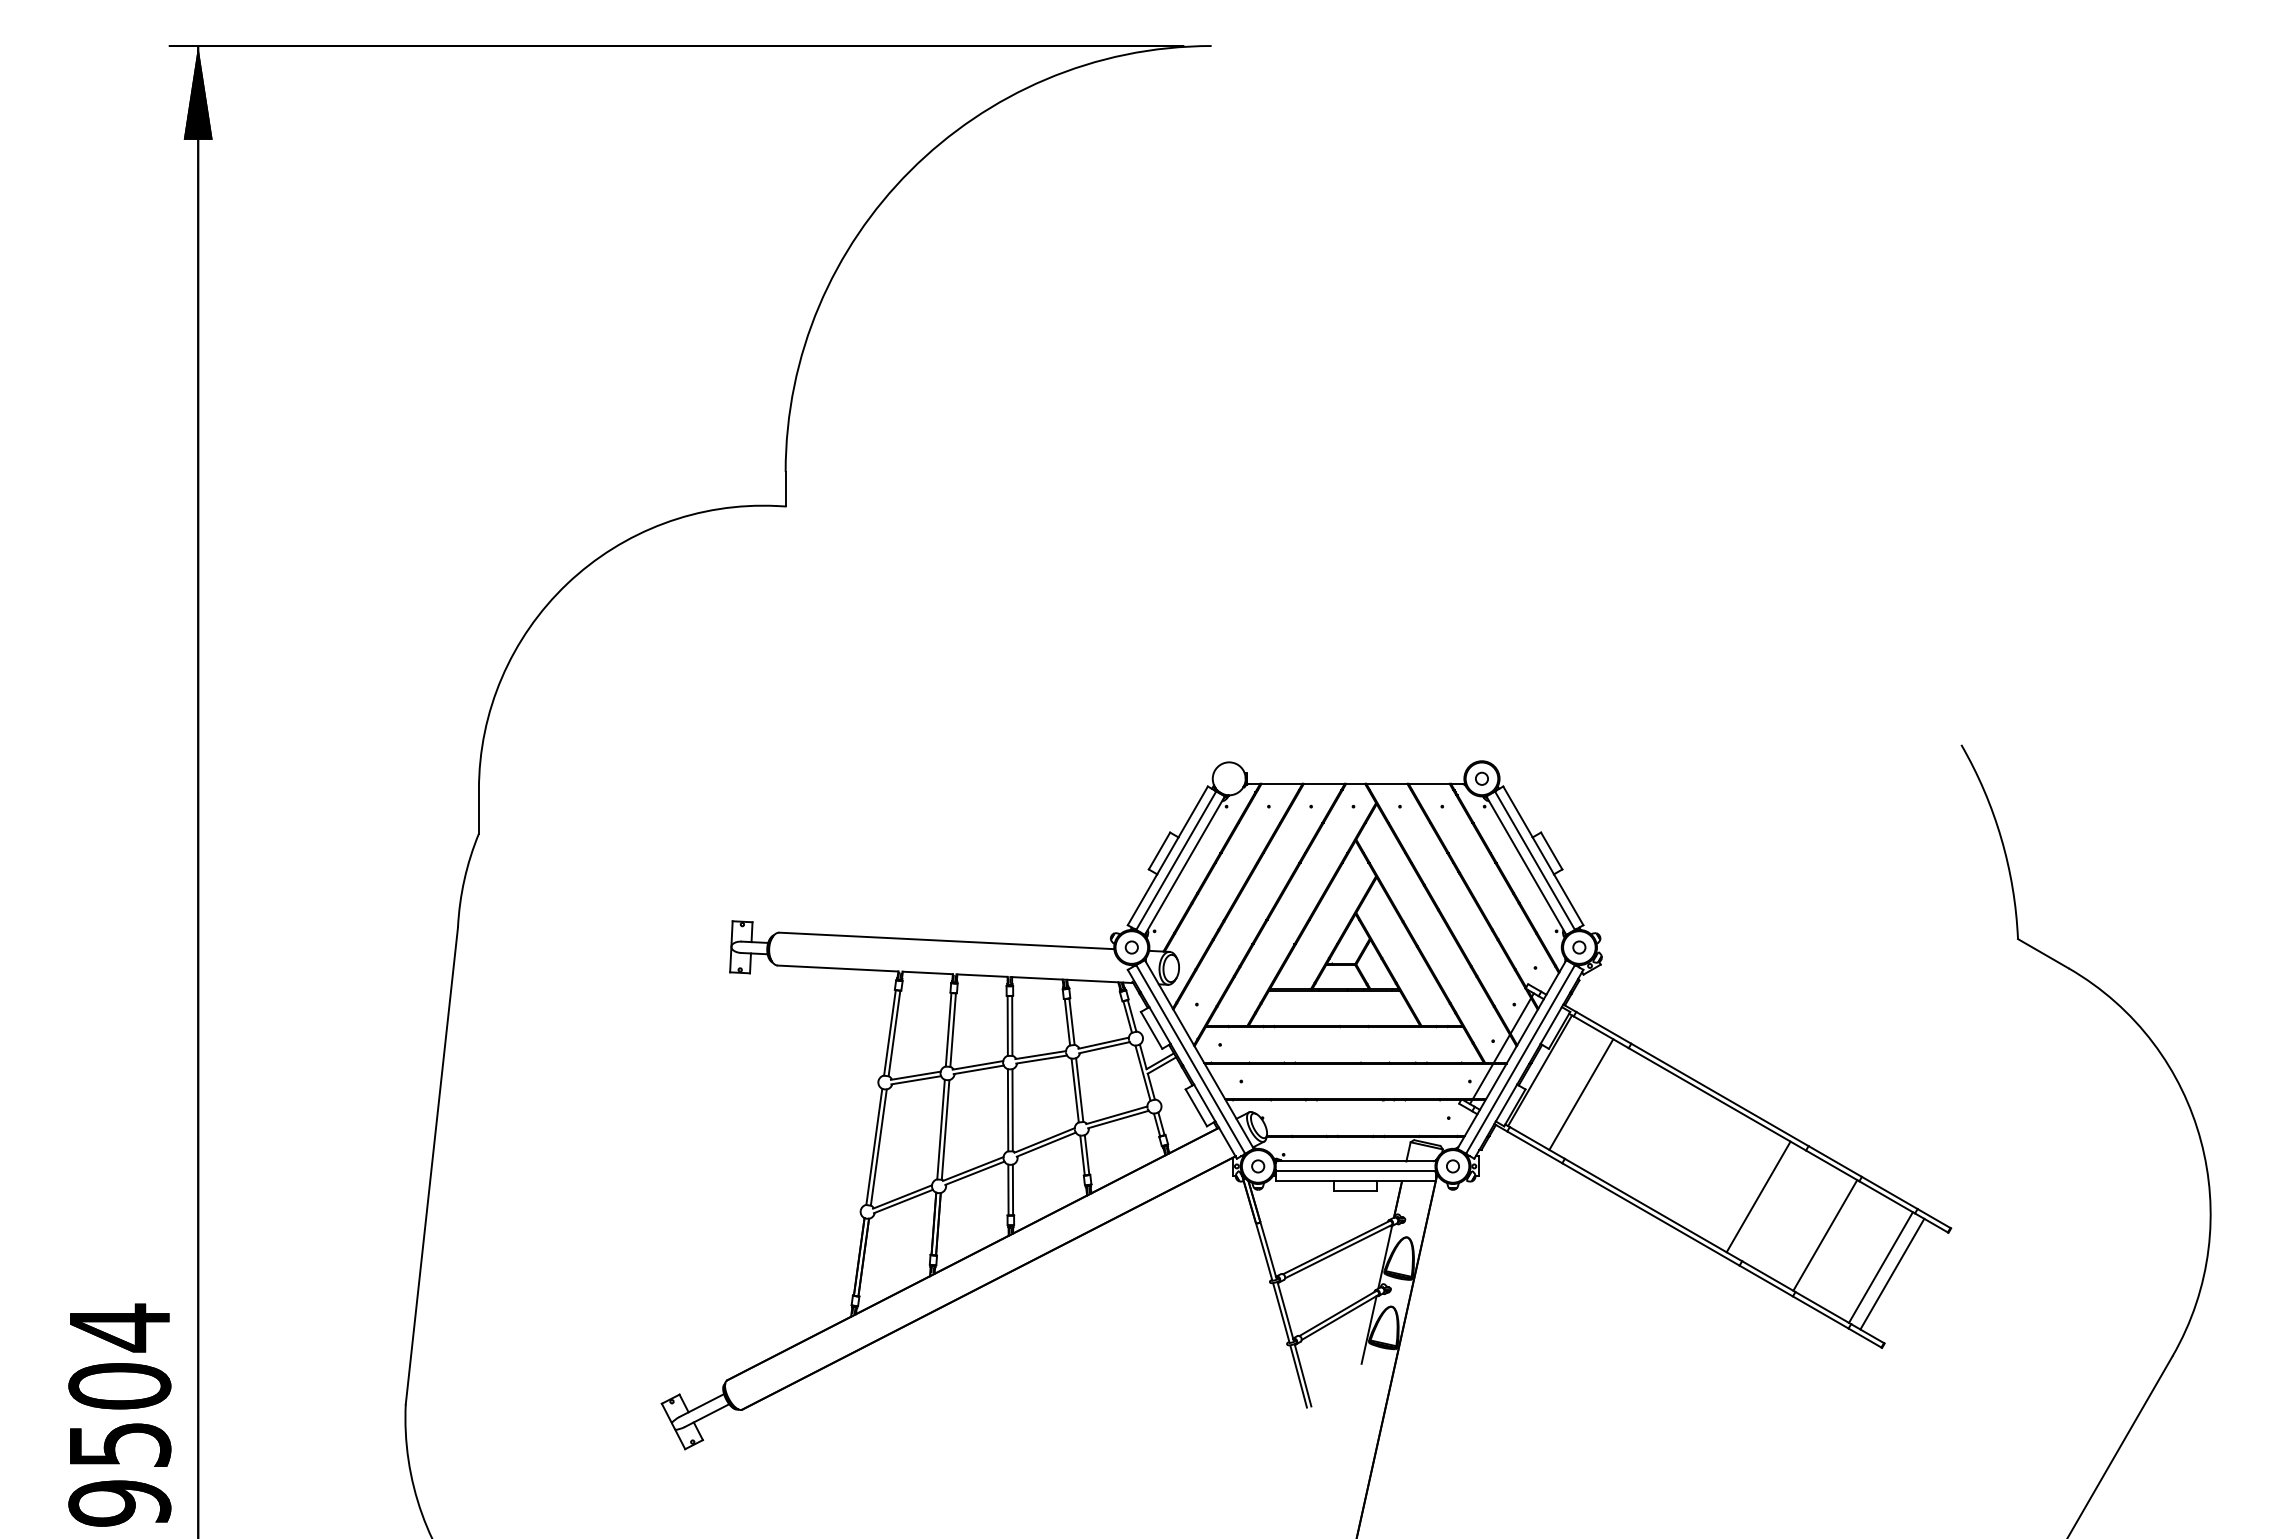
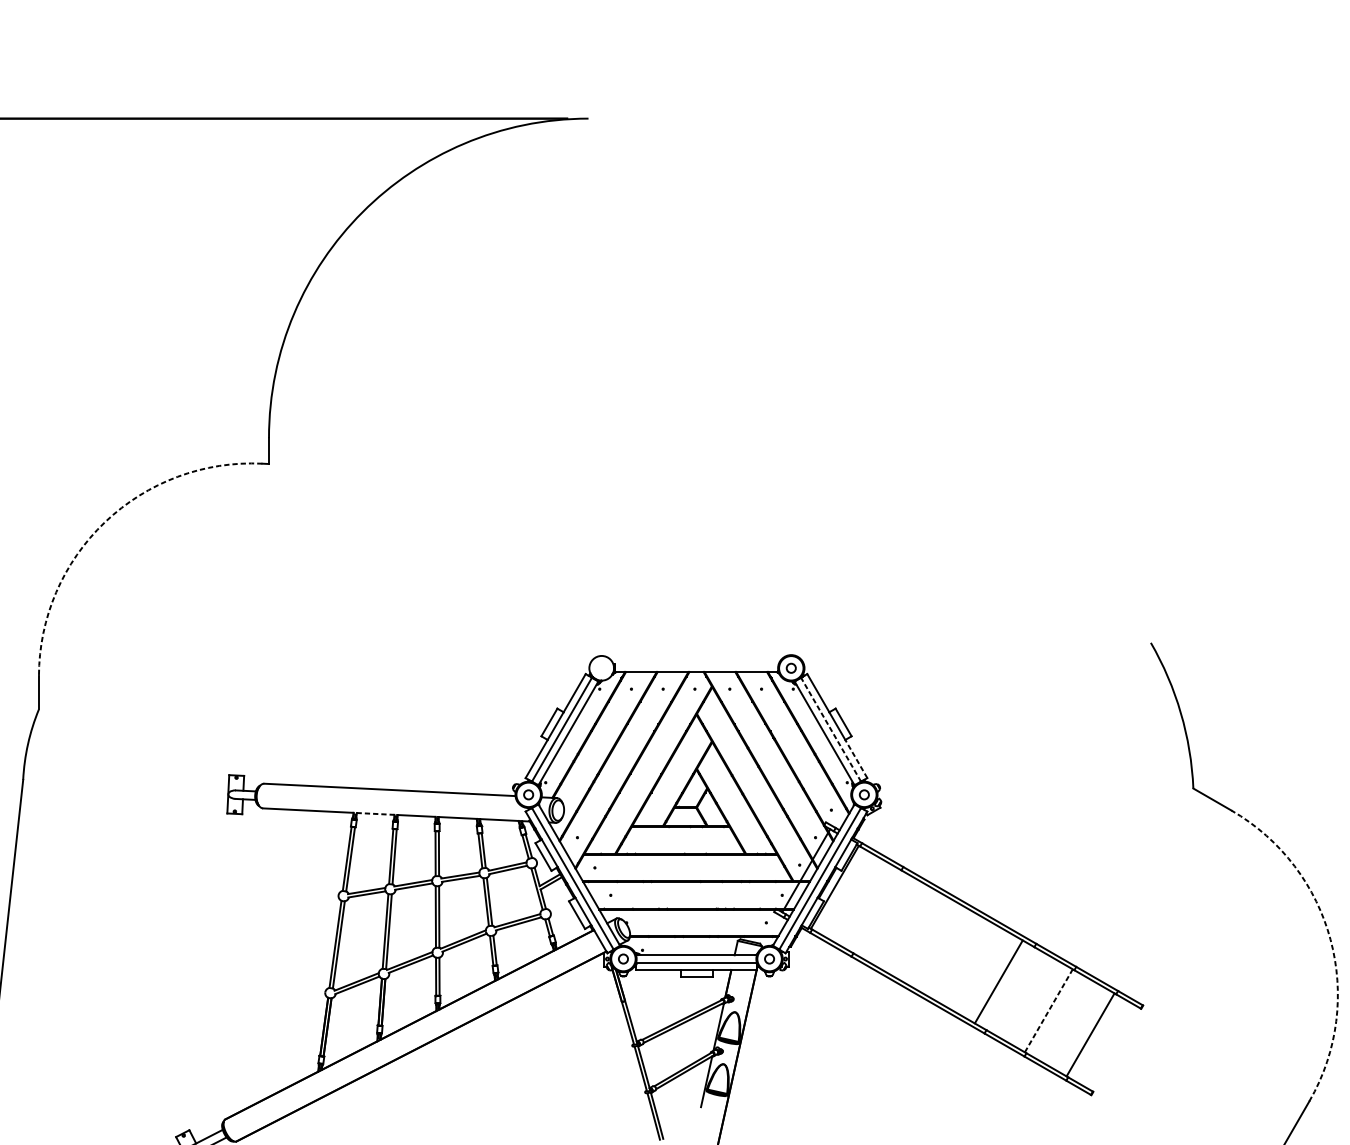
arc: (567, 584) -> (105, 522), solid -> dashed
line: (1534, 860) -> (830, 729), solid -> dashed
line: (1568, 899) -> (856, 758), solid -> dashed
line: (928, 972) -> (376, 813), solid -> dashed
line: (1581, 1094) -> (865, 905), removed
arc: (2200, 1140) -> (1330, 939), solid -> dashed
line: (1825, 1235) -> (1048, 1010), solid -> dashed
line: (1892, 1273) -> (1099, 1039), removed

